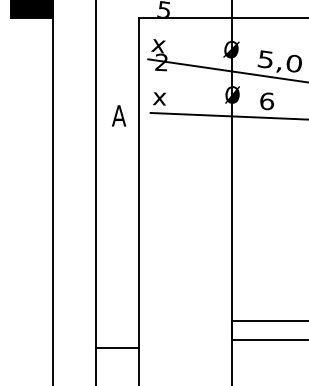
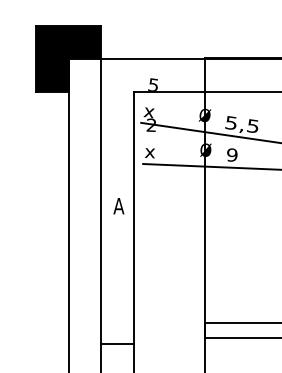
text: (293, 62) -> (252, 125), 5,0 -> 5,5
text: (267, 100) -> (232, 154), 6 -> 9
text: (118, 116) -> (118, 206), moved

